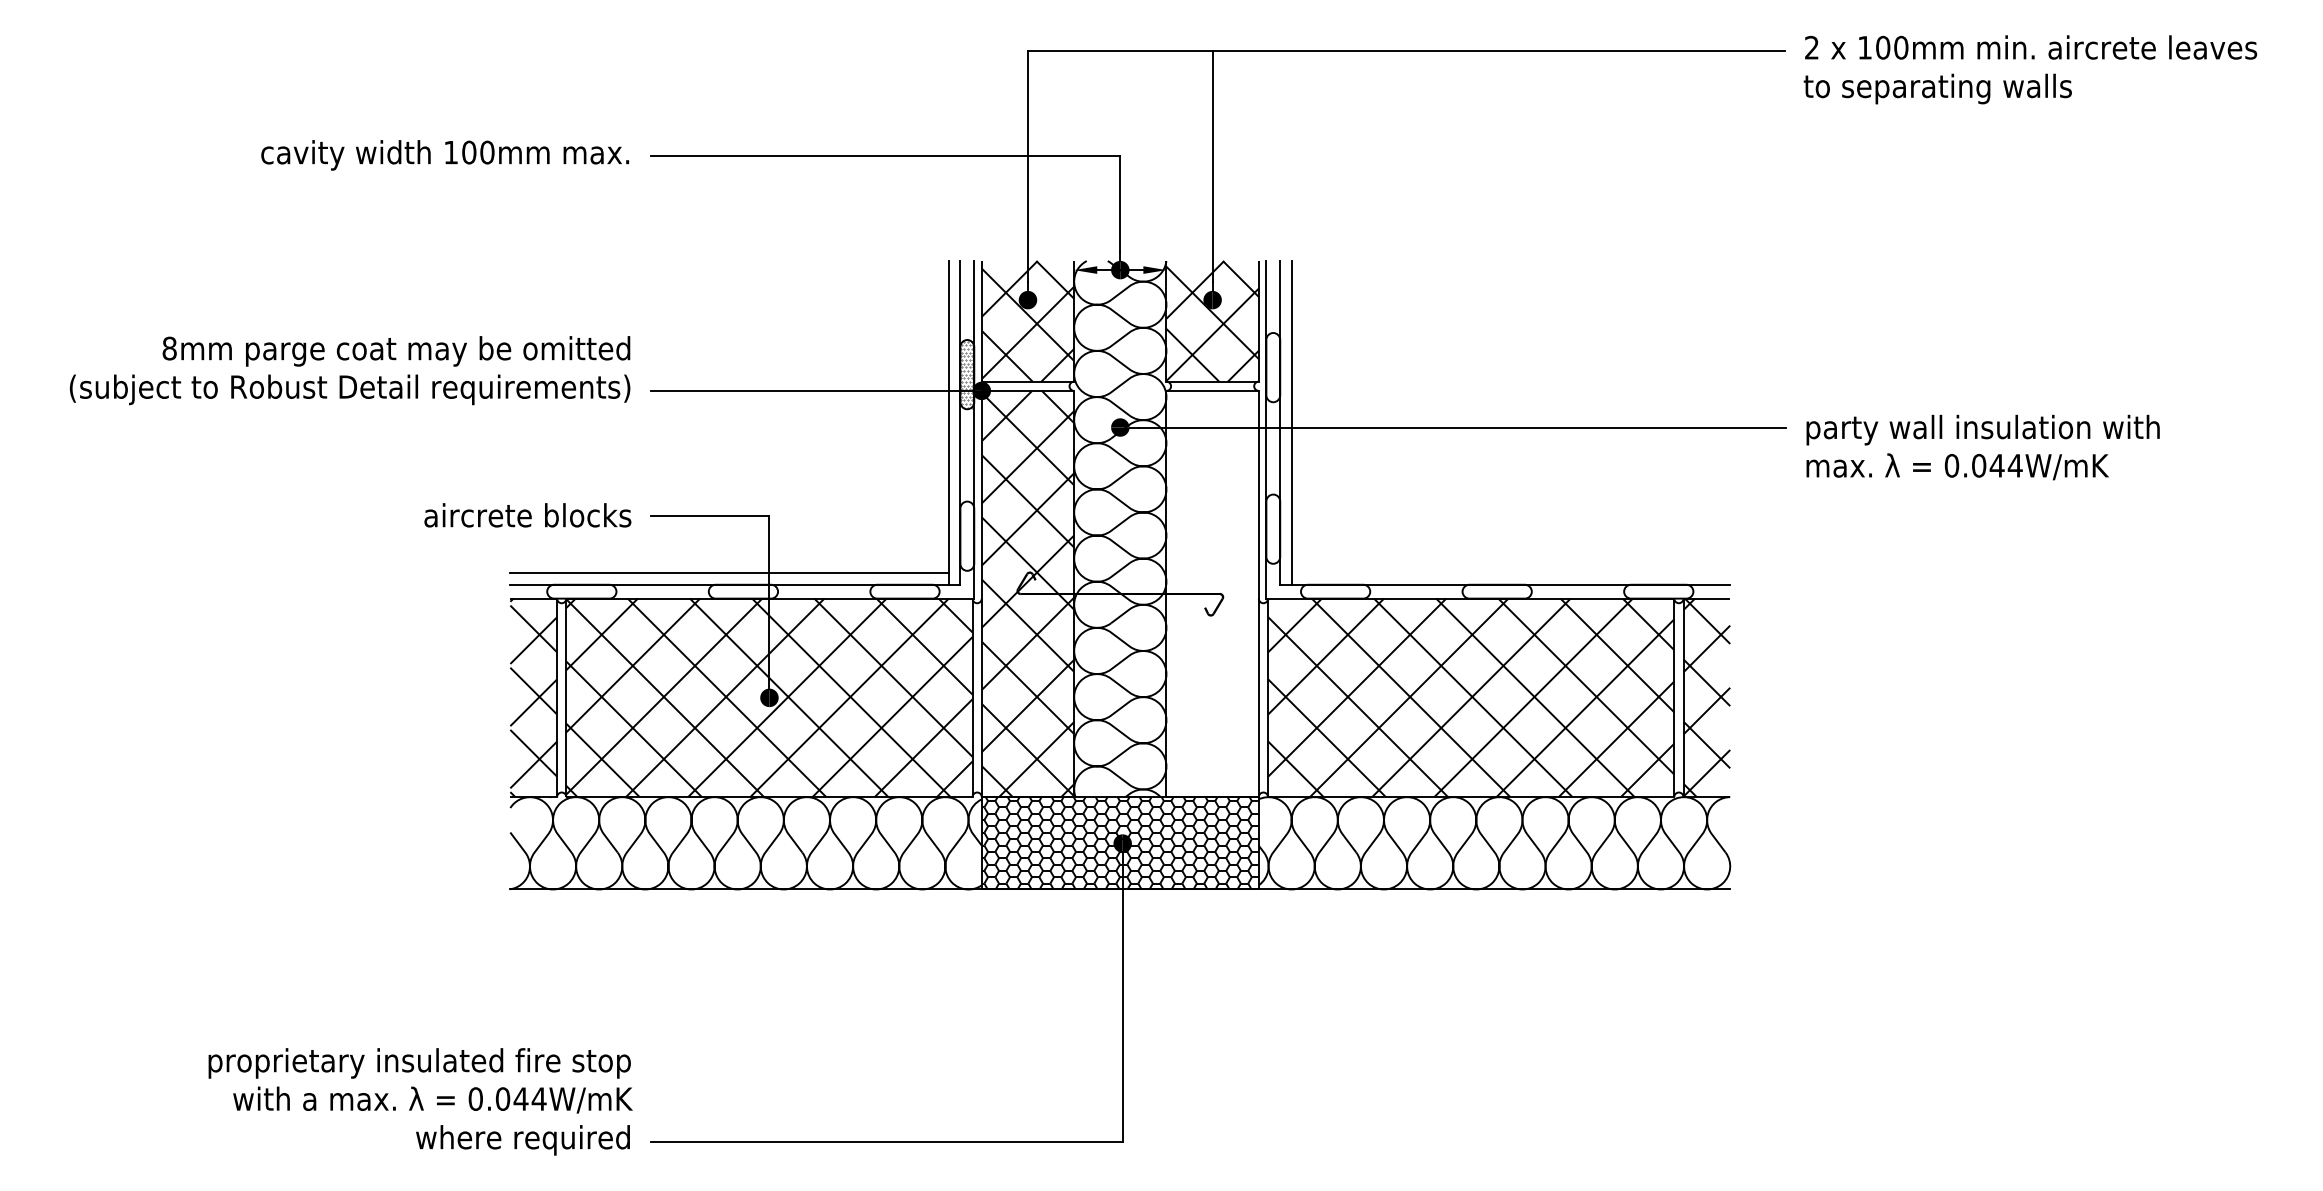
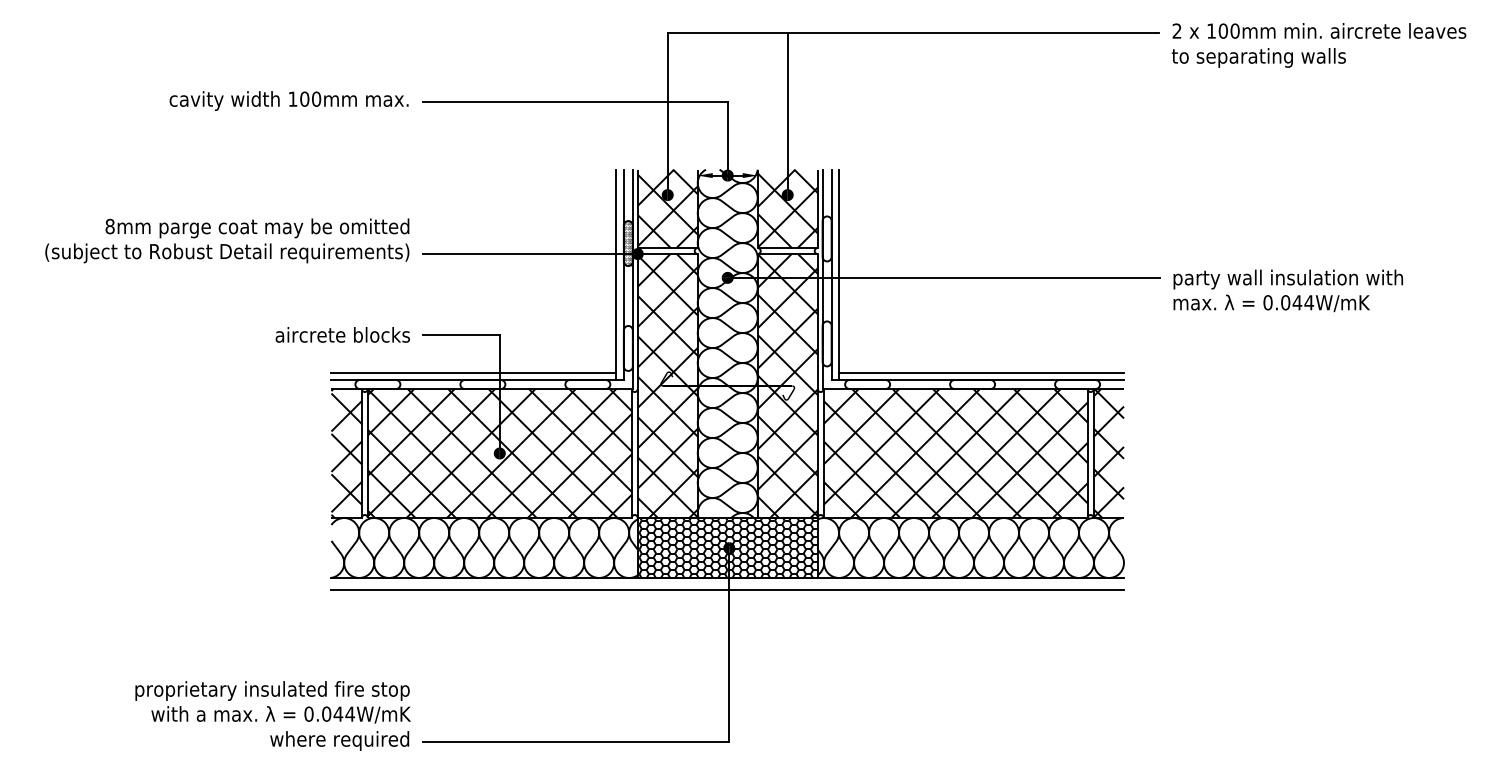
line: (1510, 573) -> (981, 372), added
hatch: (1212, 594) -> (787, 386), added
line: (1119, 907) -> (727, 589), added

